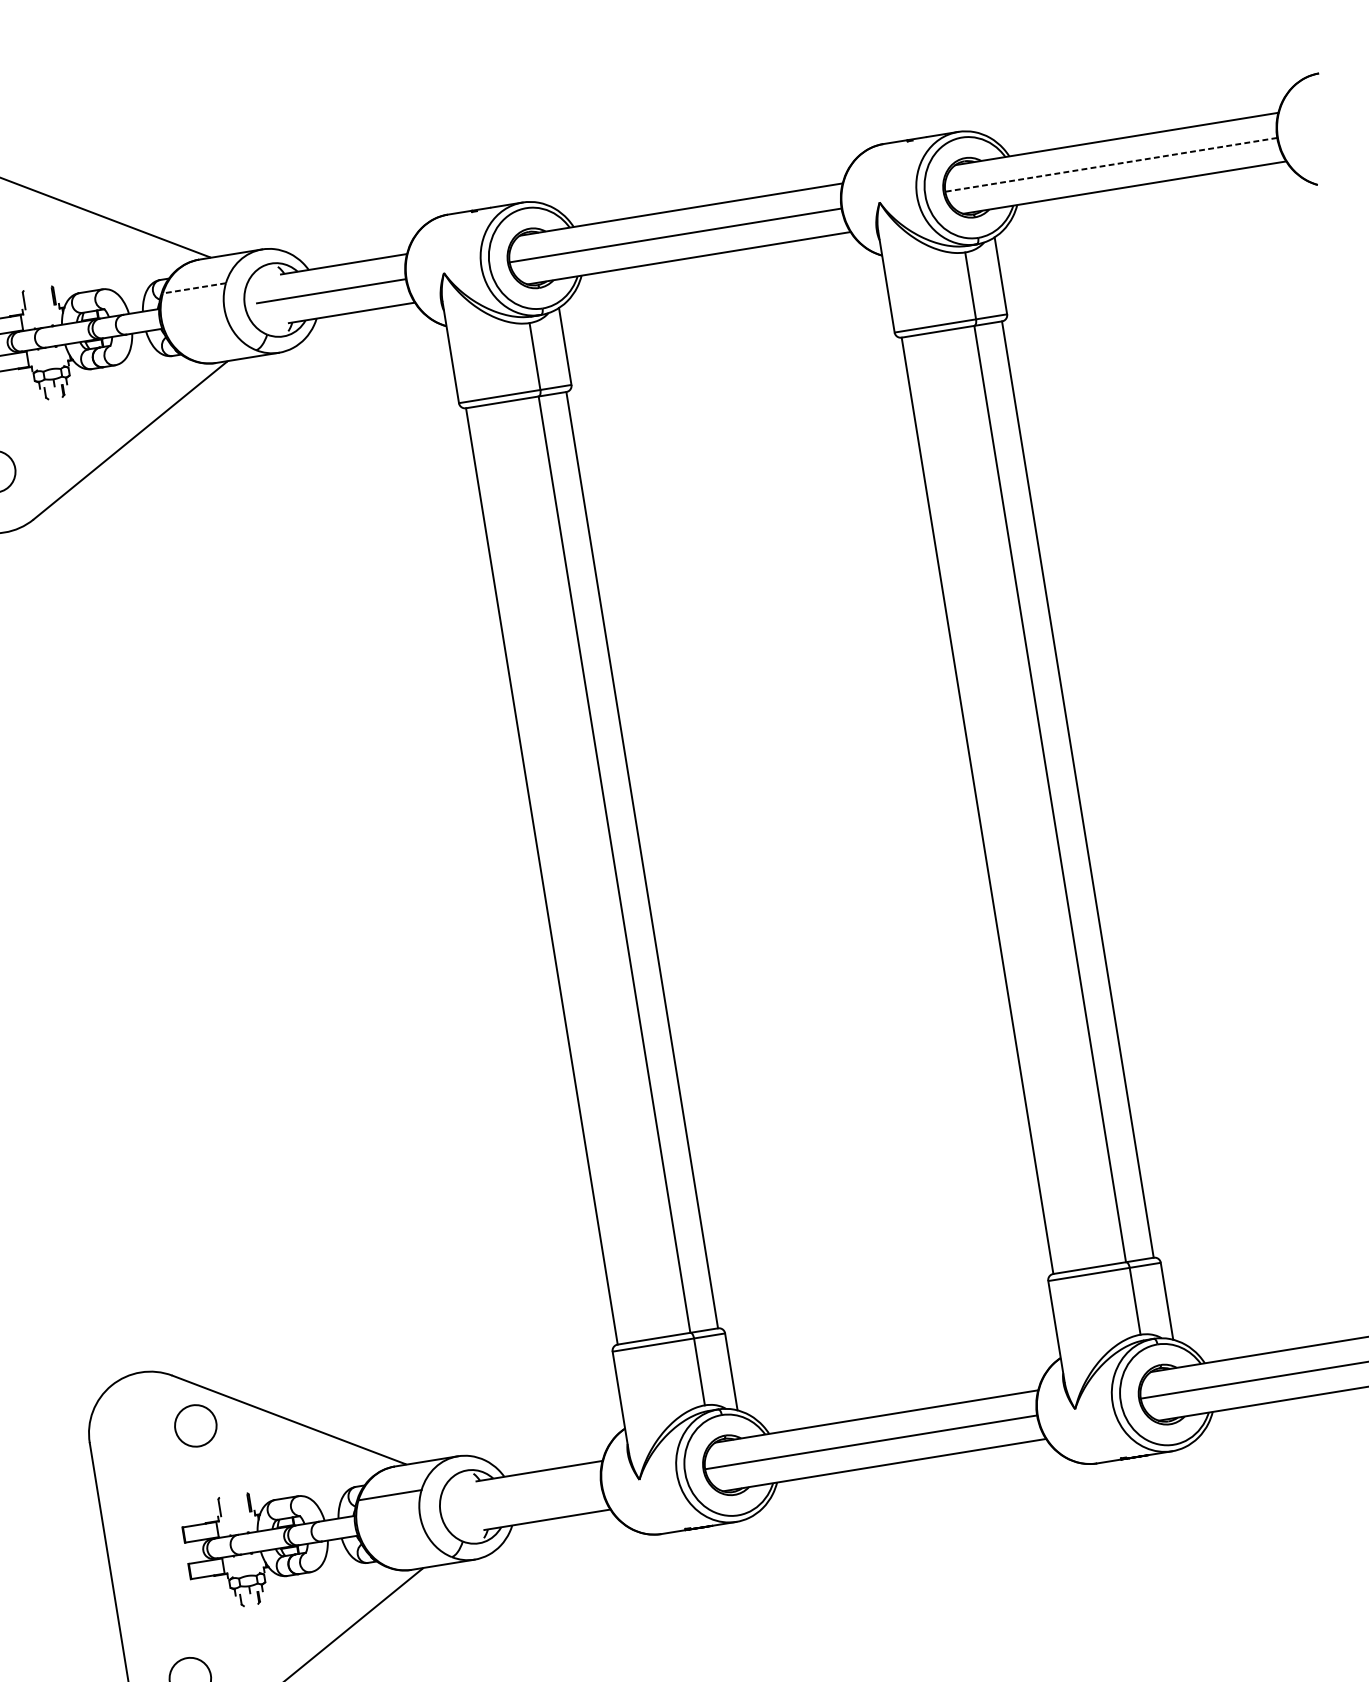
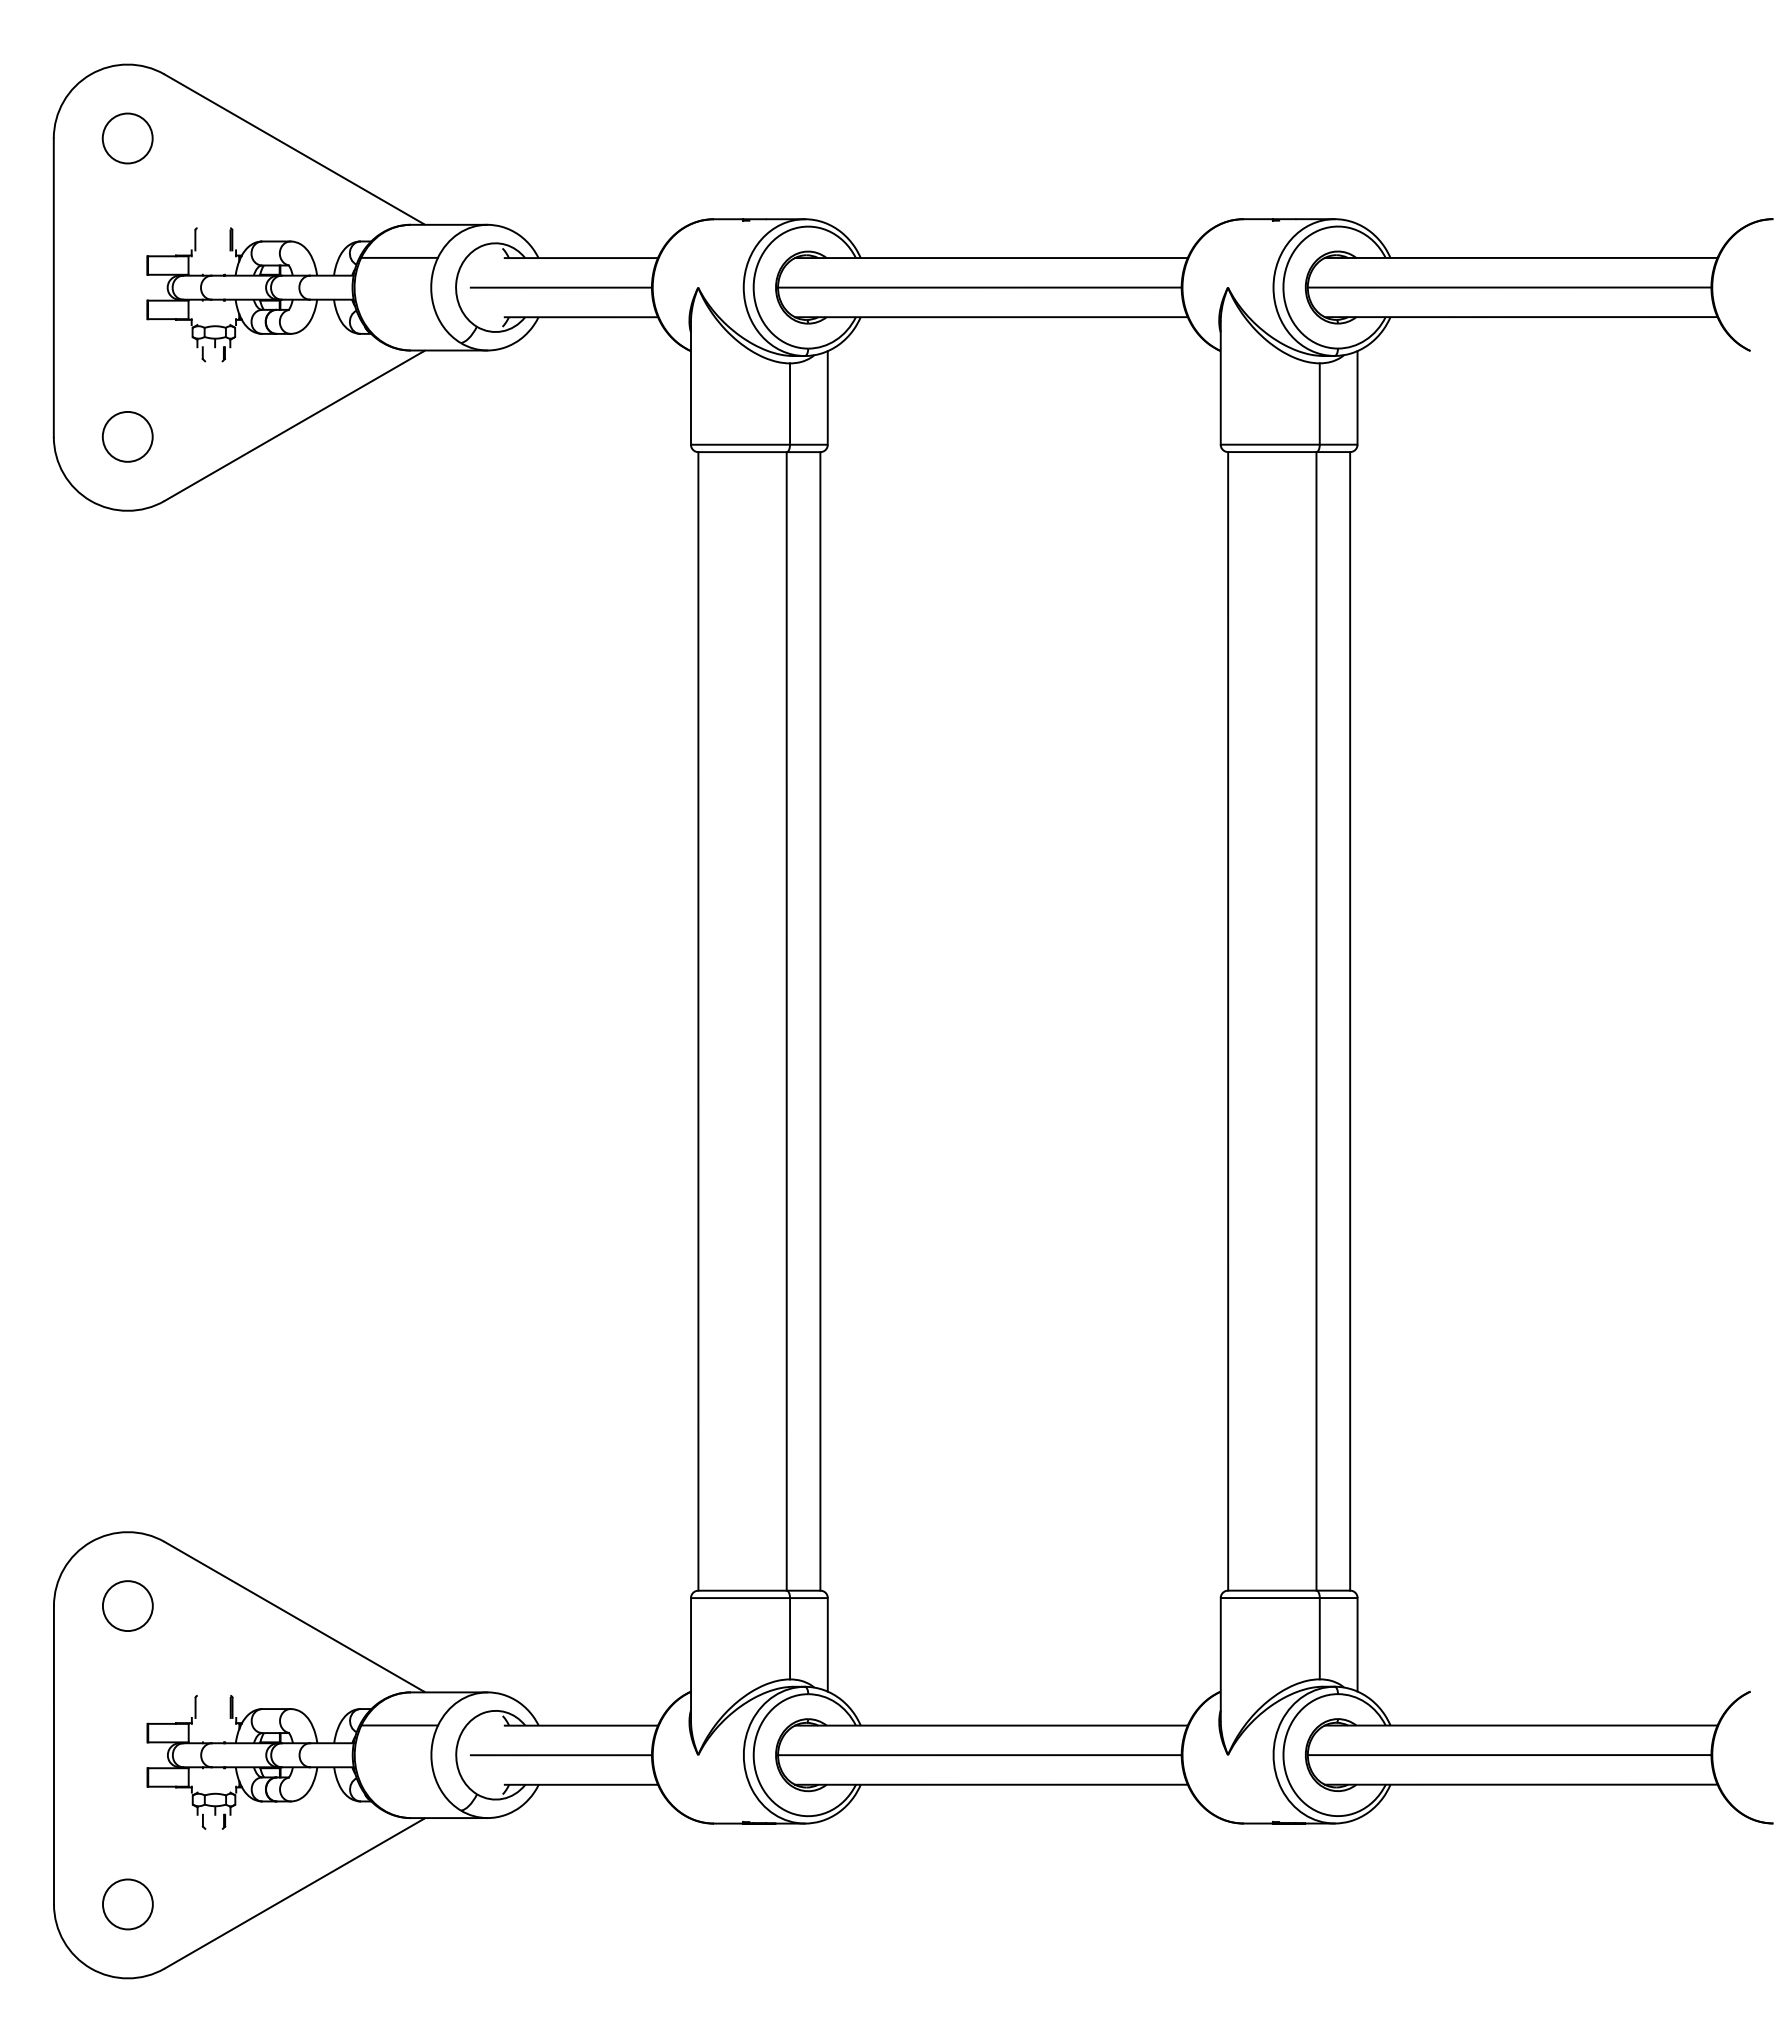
line: (1111, 164) -> (1509, 287), dashed -> solid
line: (194, 288) -> (399, 257), dashed -> solid
circle: (195, 1425) -> (127, 1605), moved
line: (526, 1498) -> (560, 1755), added

